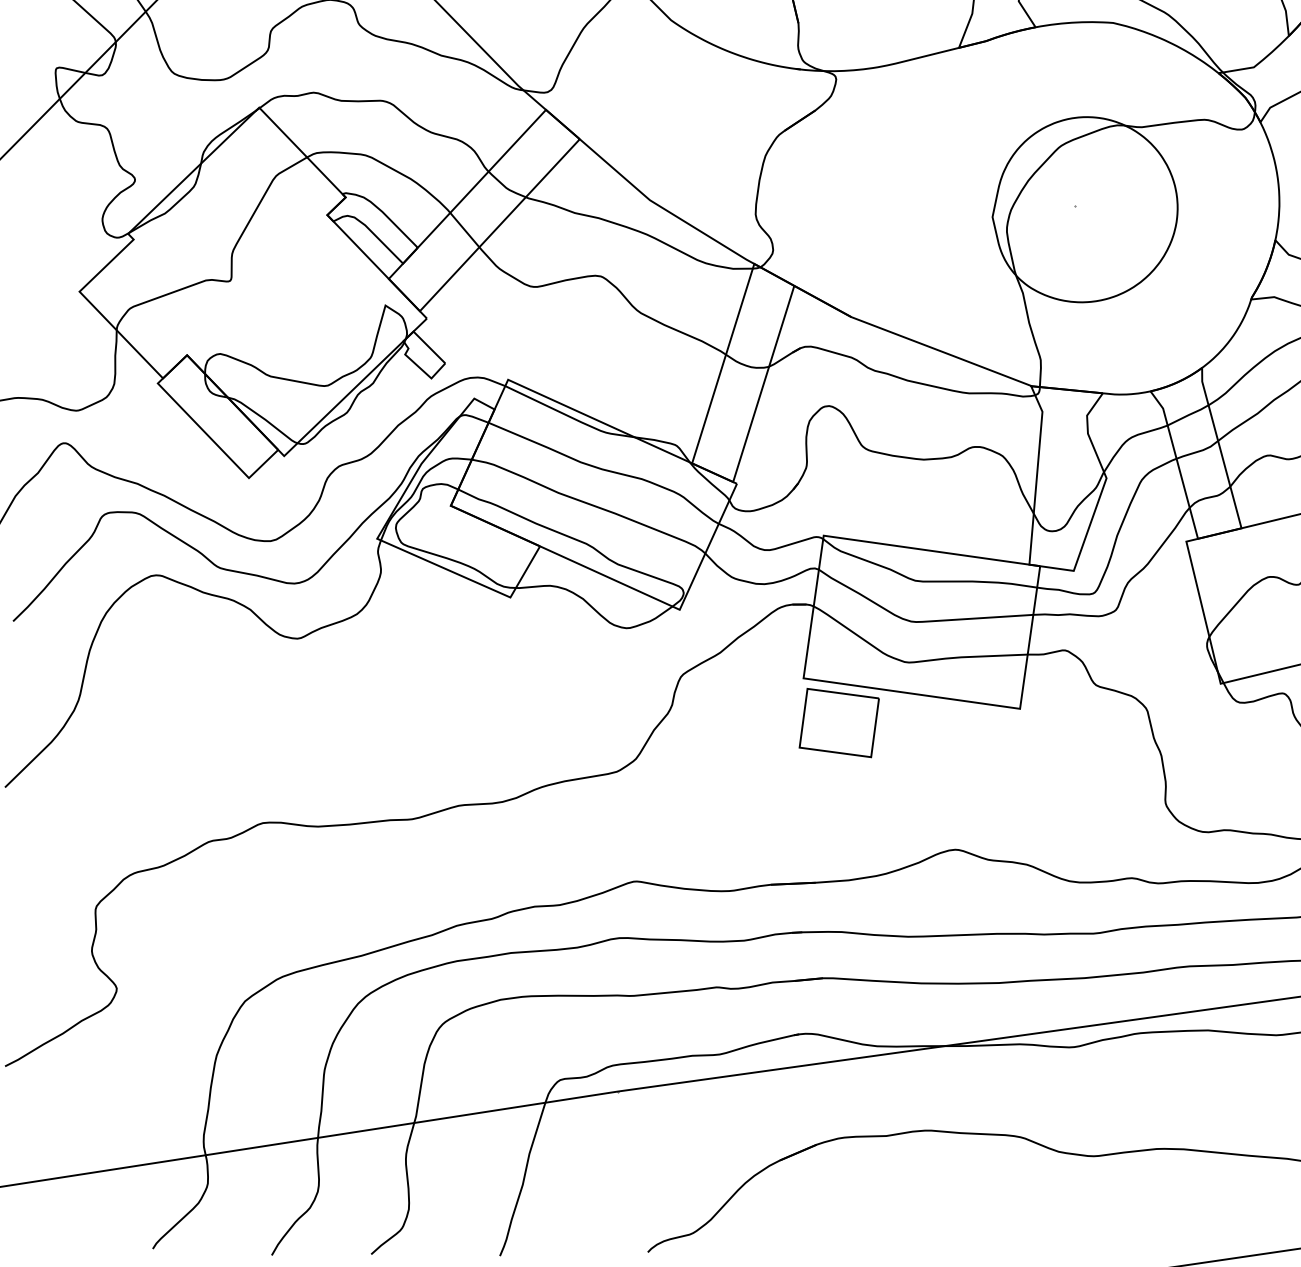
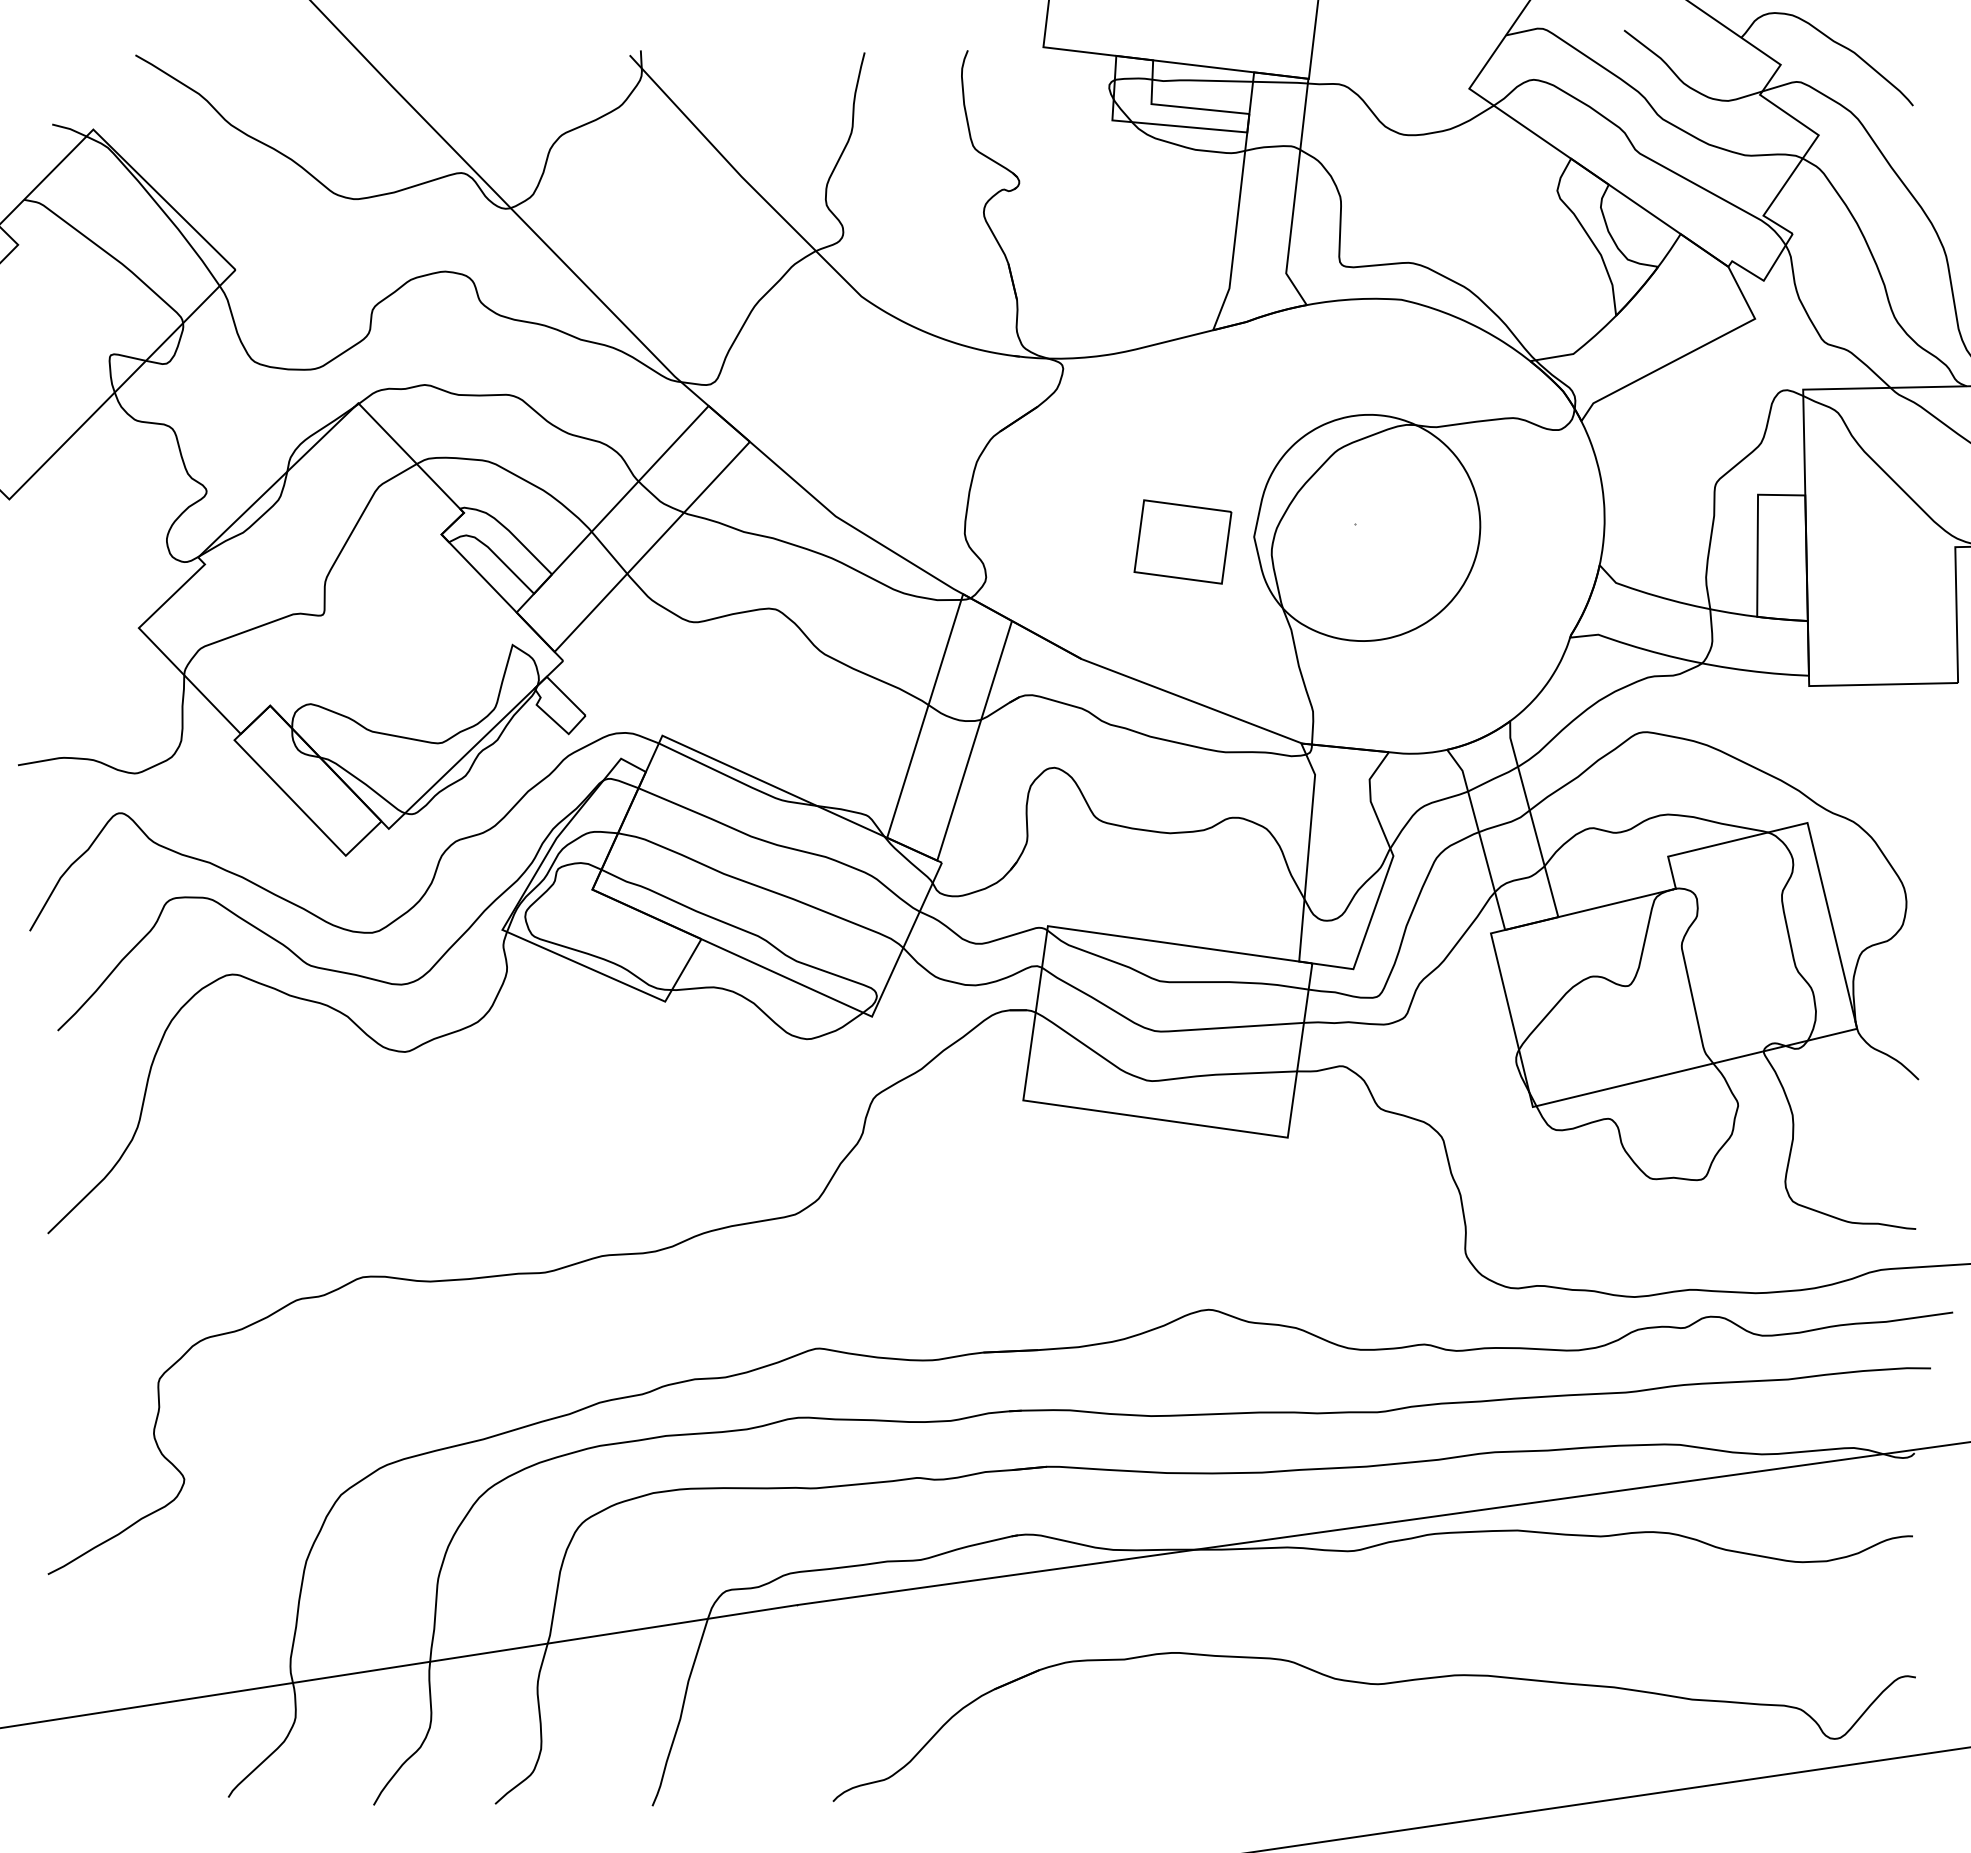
part: (838, 722) -> (1182, 541), moved

